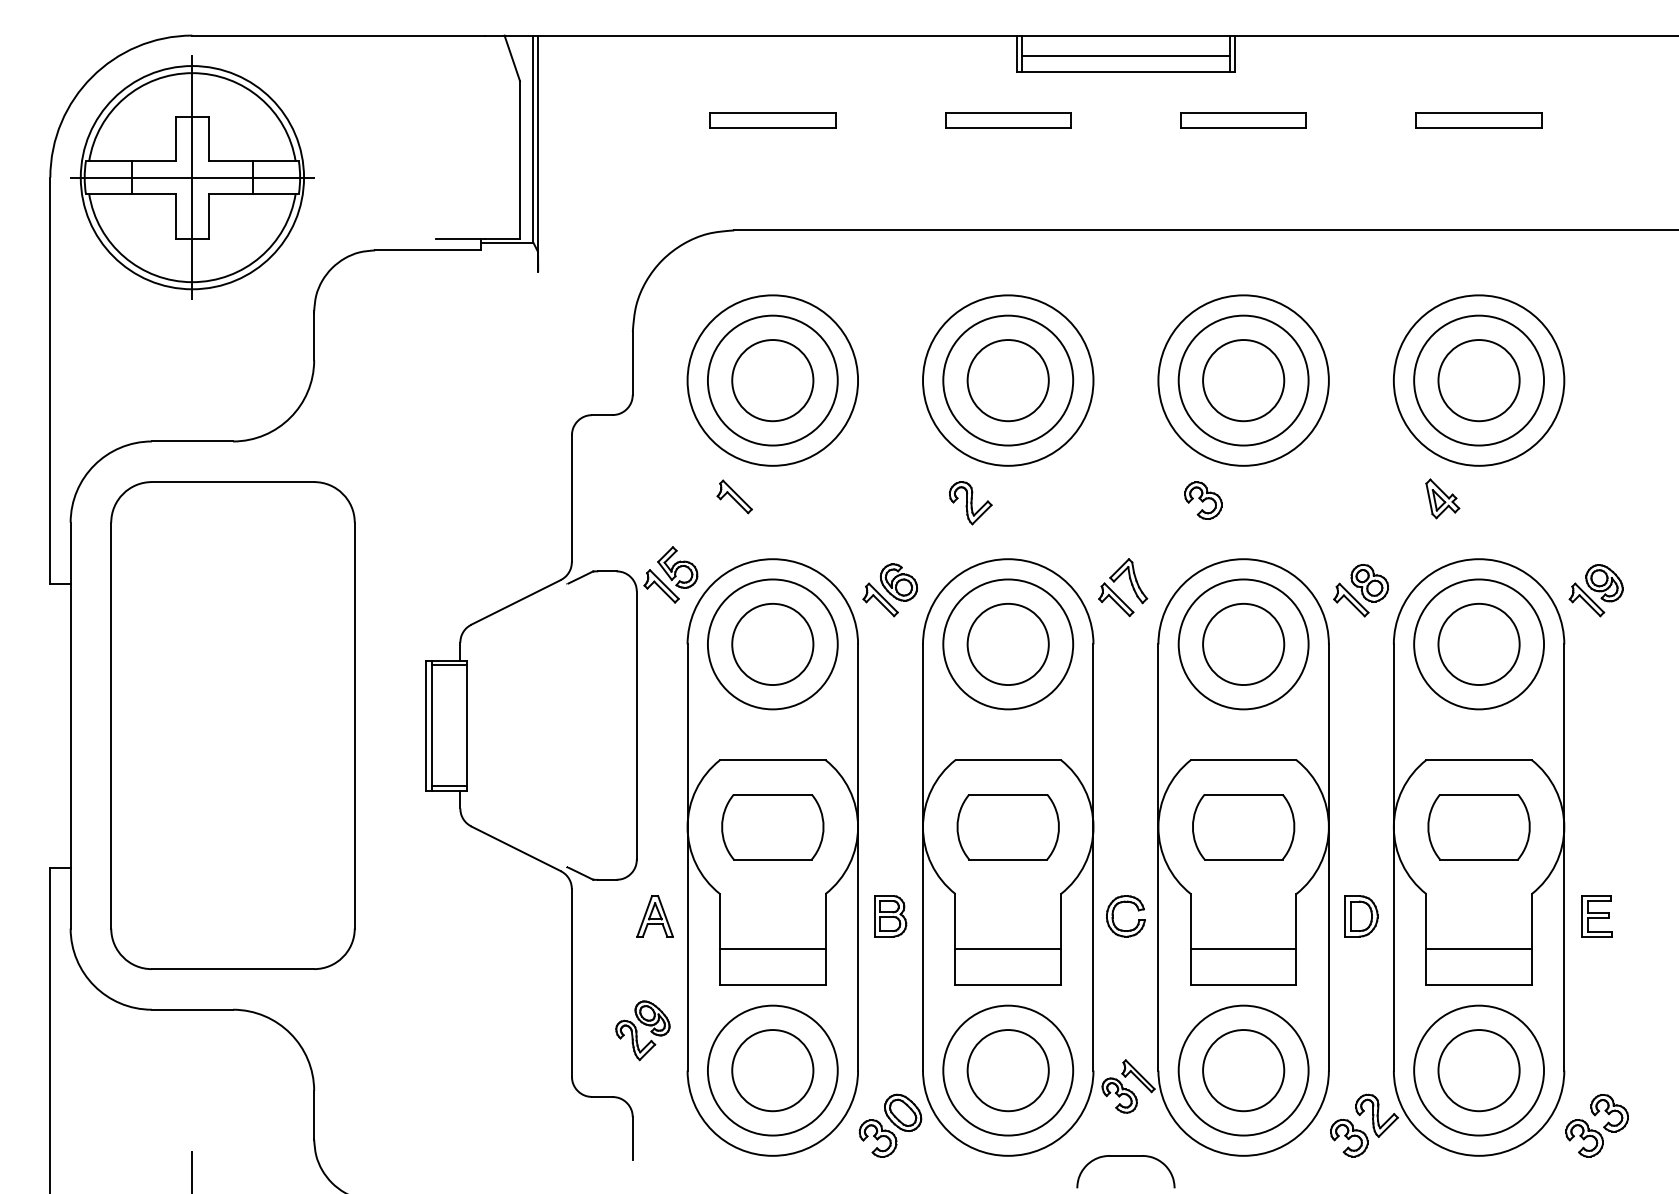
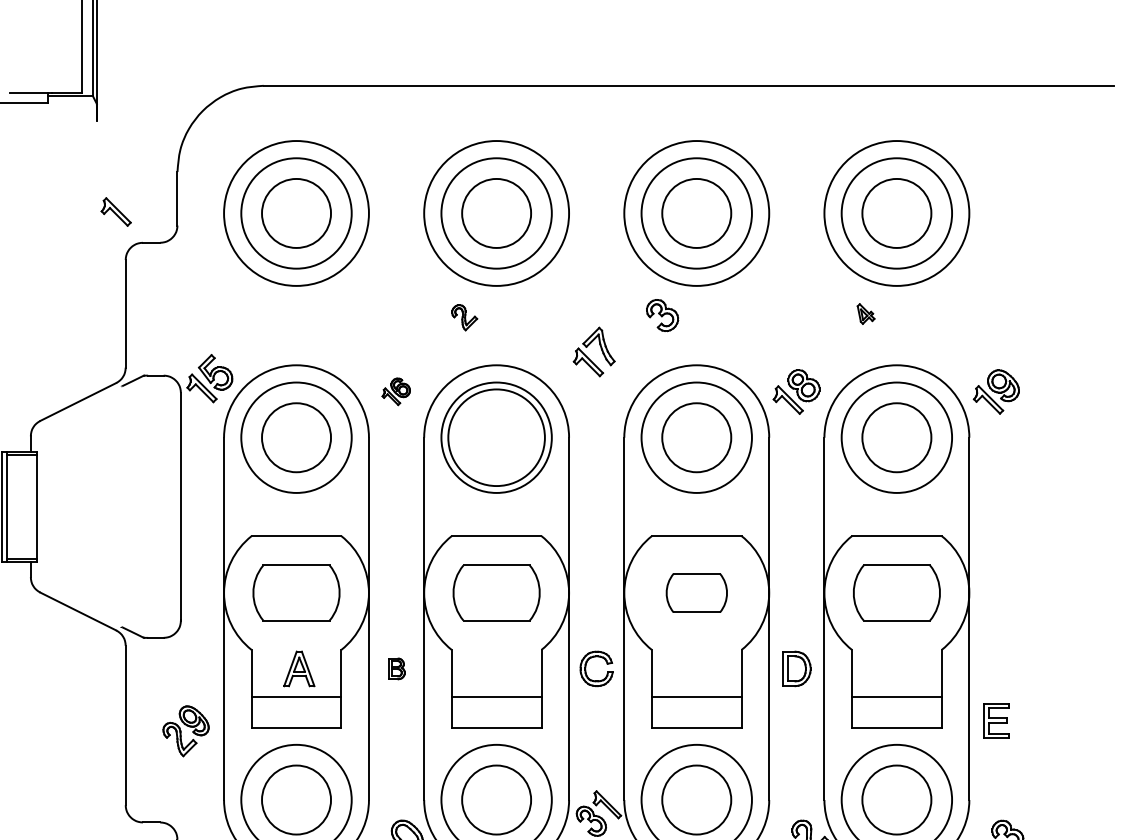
part: (734, 496) -> (116, 211), moved
part: (1442, 498) -> (865, 313), size x0.6
part: (970, 503) -> (464, 317), size x0.7
part: (1130, 583) -> (600, 348), moved
part: (889, 590) -> (395, 391), size x0.6
circle: (1007, 644) -> (496, 437), size x1.4
part: (1243, 827) -> (696, 593), size x0.7
part: (654, 916) -> (298, 669), moved
part: (890, 916) -> (396, 669), size x0.6
part: (1596, 916) -> (996, 720), moved
part: (642, 1030) -> (185, 731), moved

